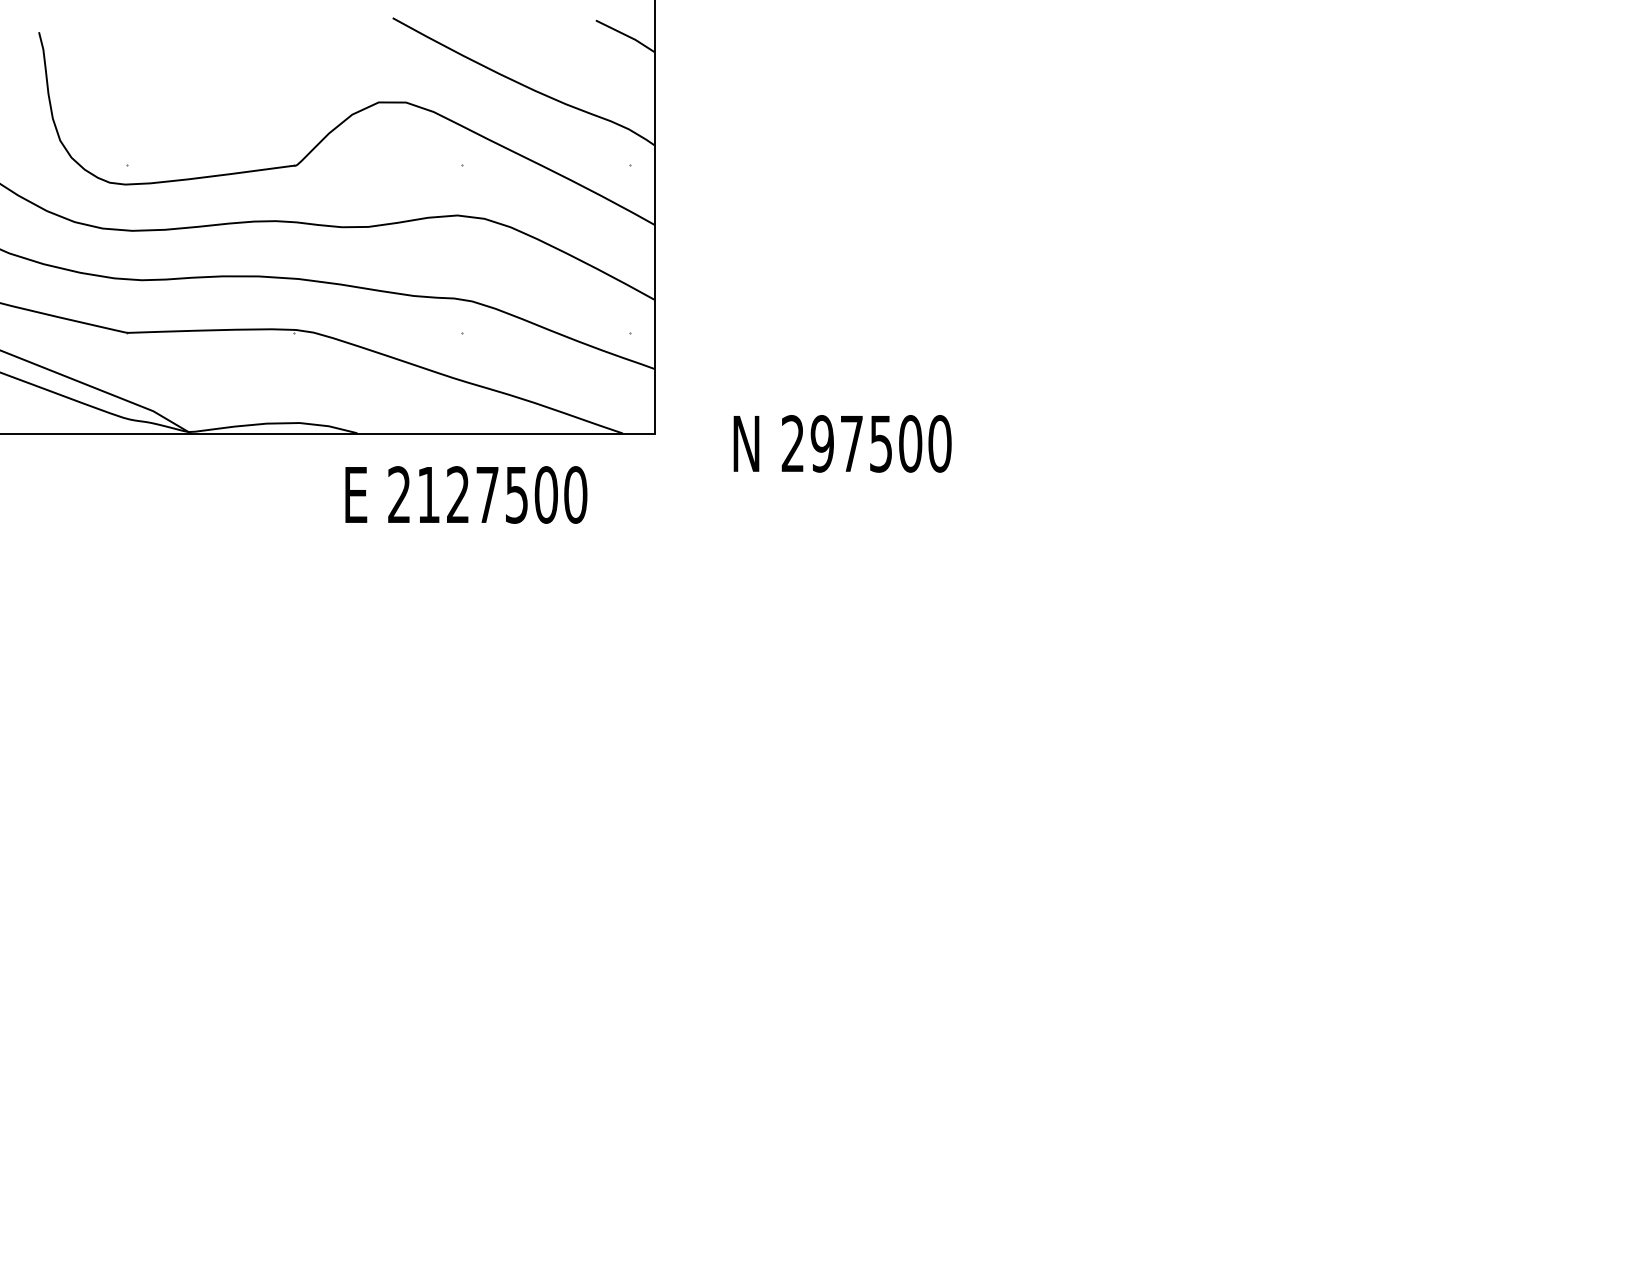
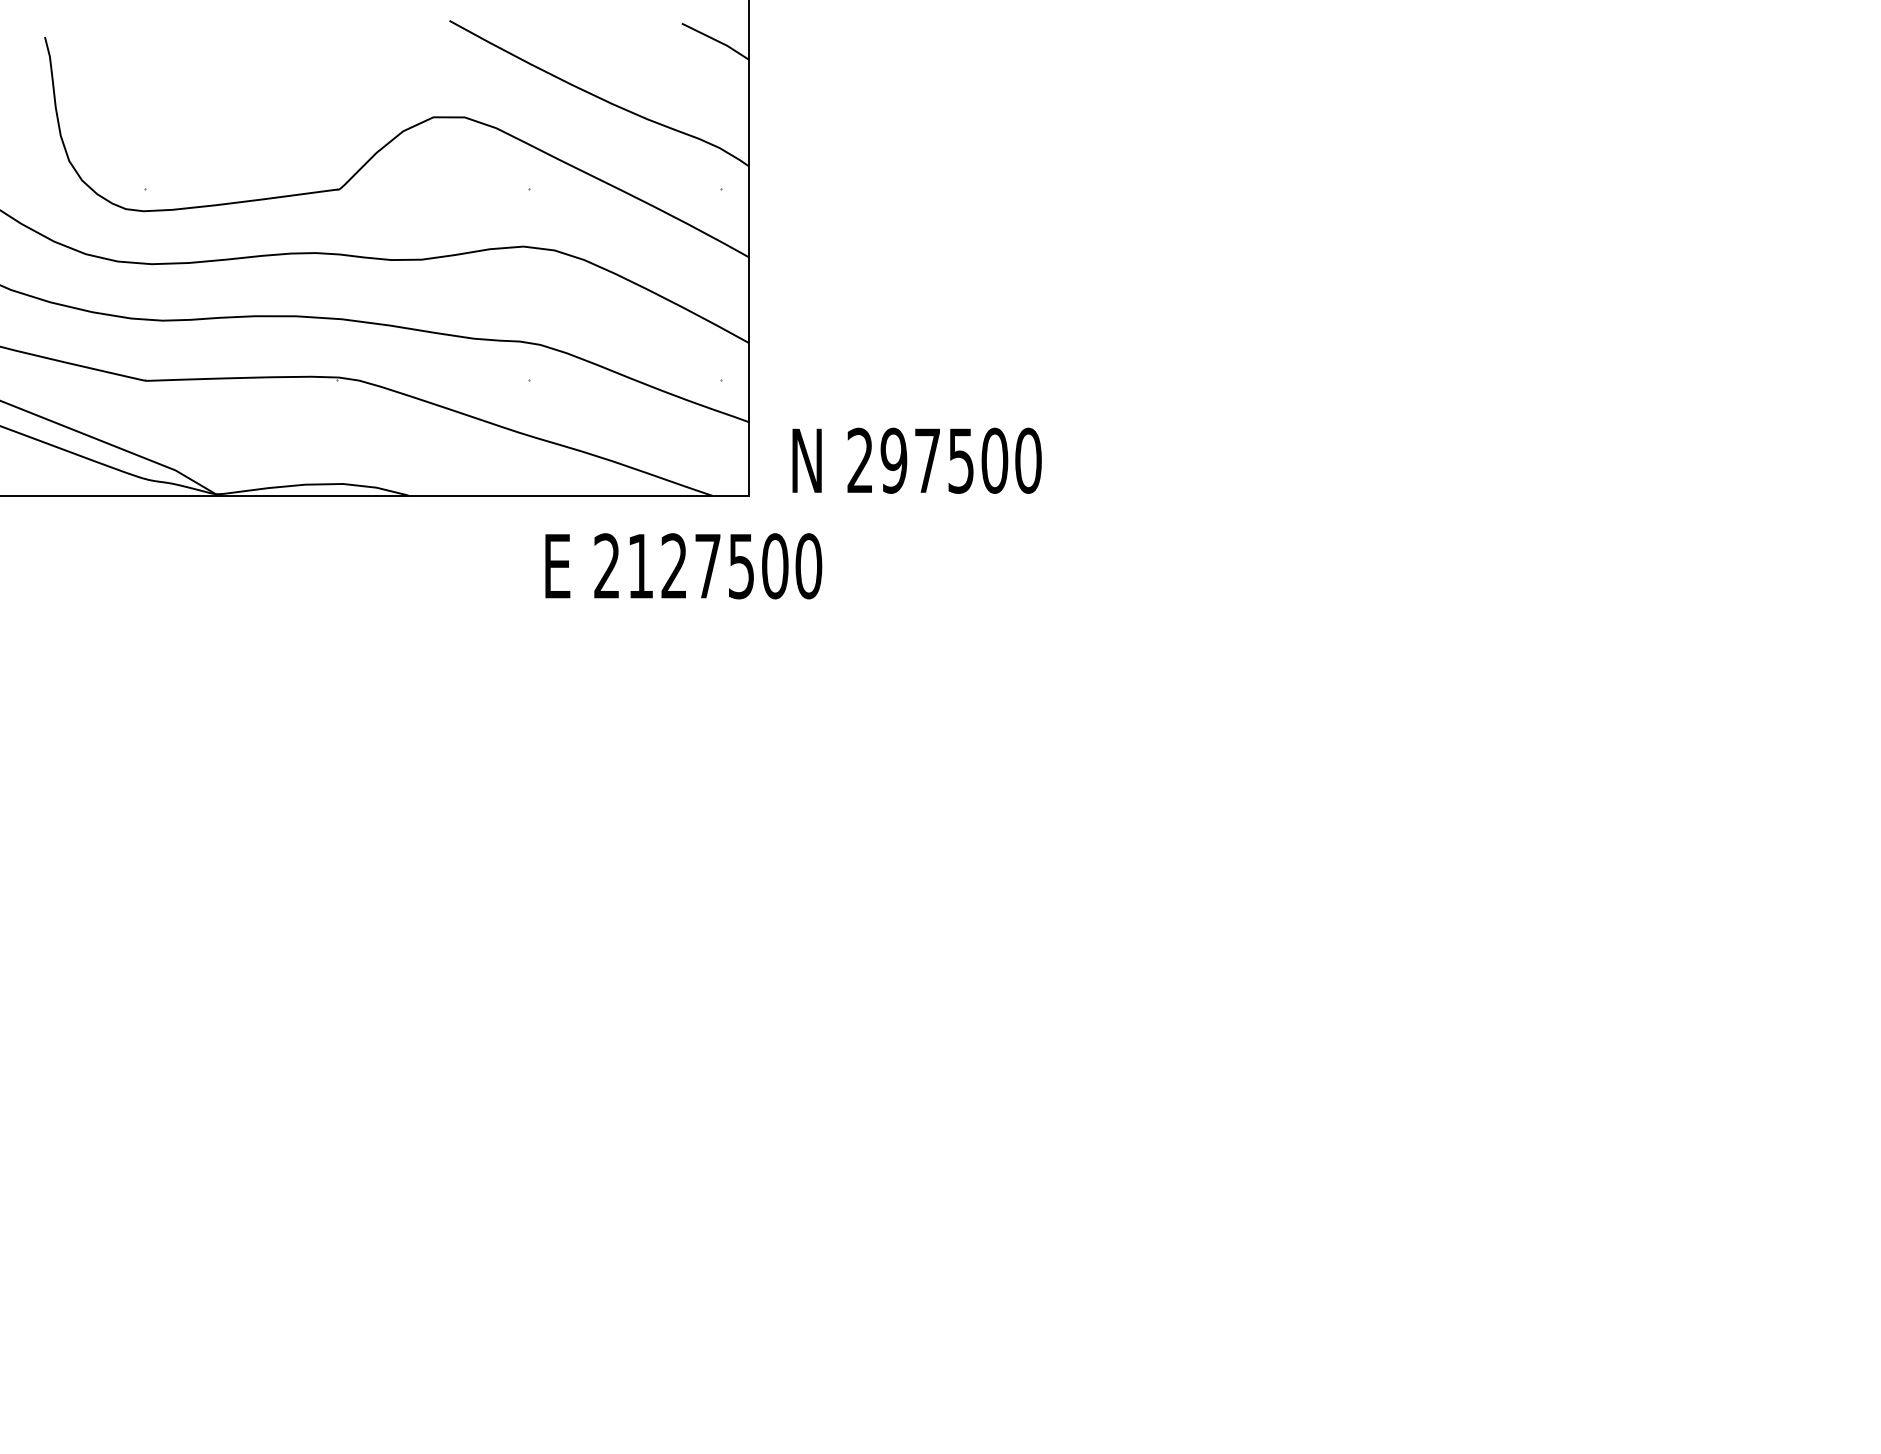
text: (842, 443) -> (916, 460), moved
text: (466, 495) -> (683, 566), moved

